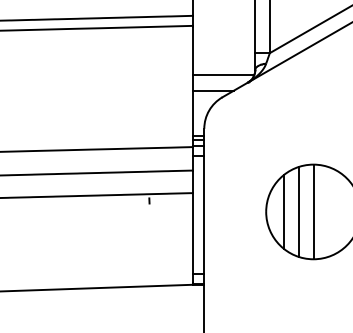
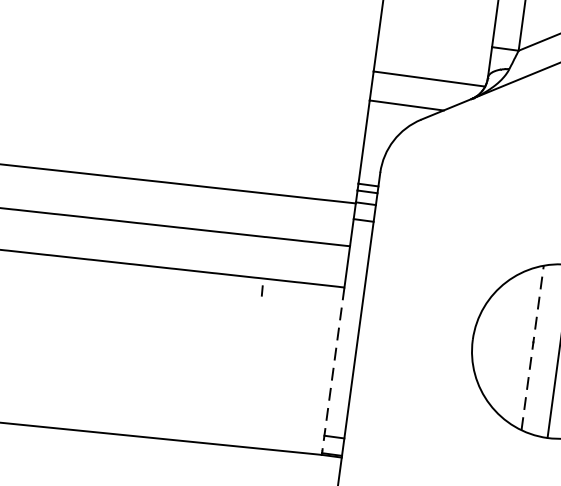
line: (284, 211) -> (506, 343), removed
line: (298, 211) -> (531, 347), solid -> dashed
line: (193, 237) -> (333, 368), solid -> dashed

